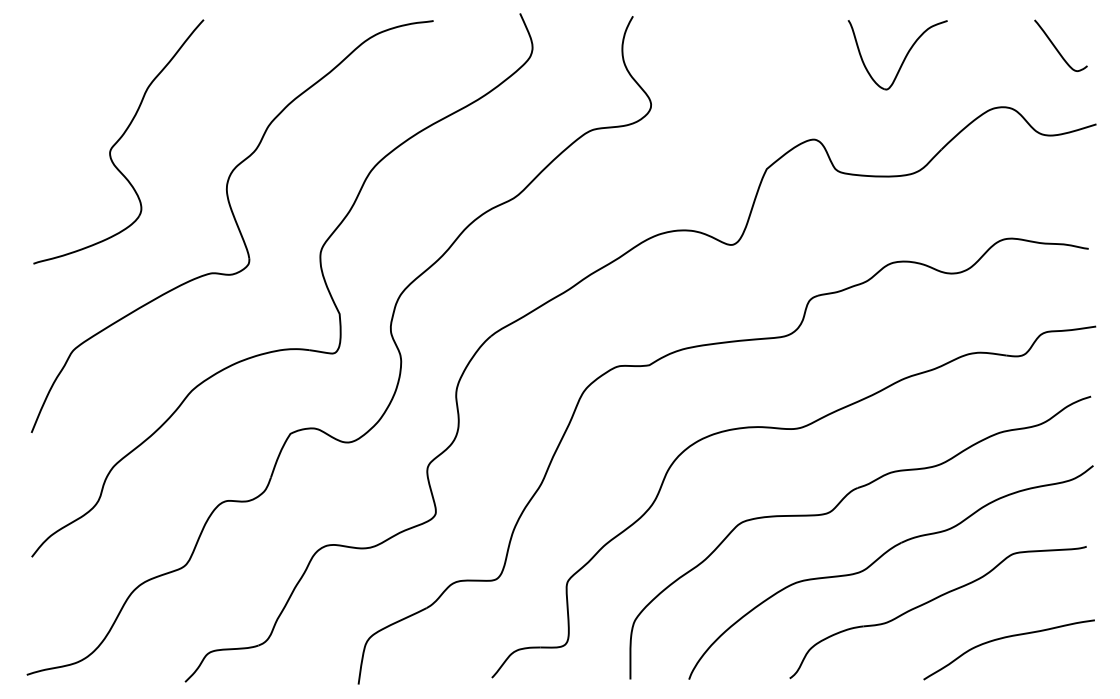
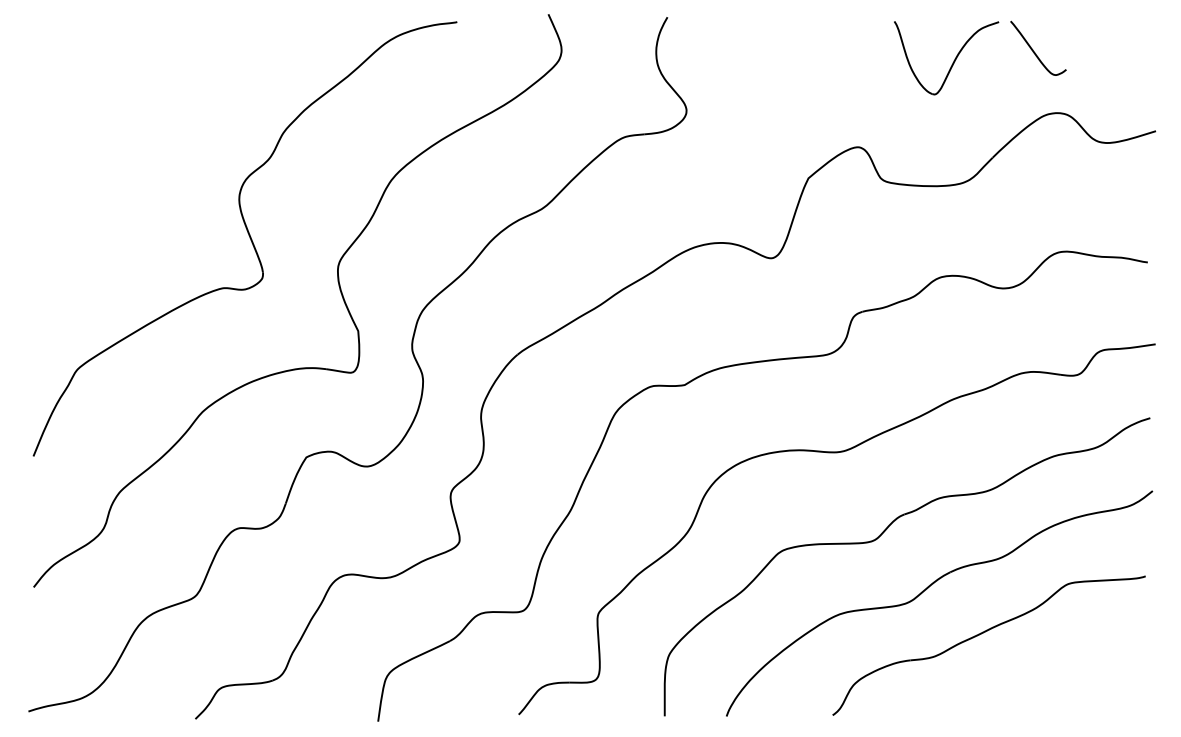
curve: (1057, 48) -> (1034, 51), moved
part: (118, 141) -> (125, 149), removed
curve: (1005, 638) -> (1060, 673), removed

